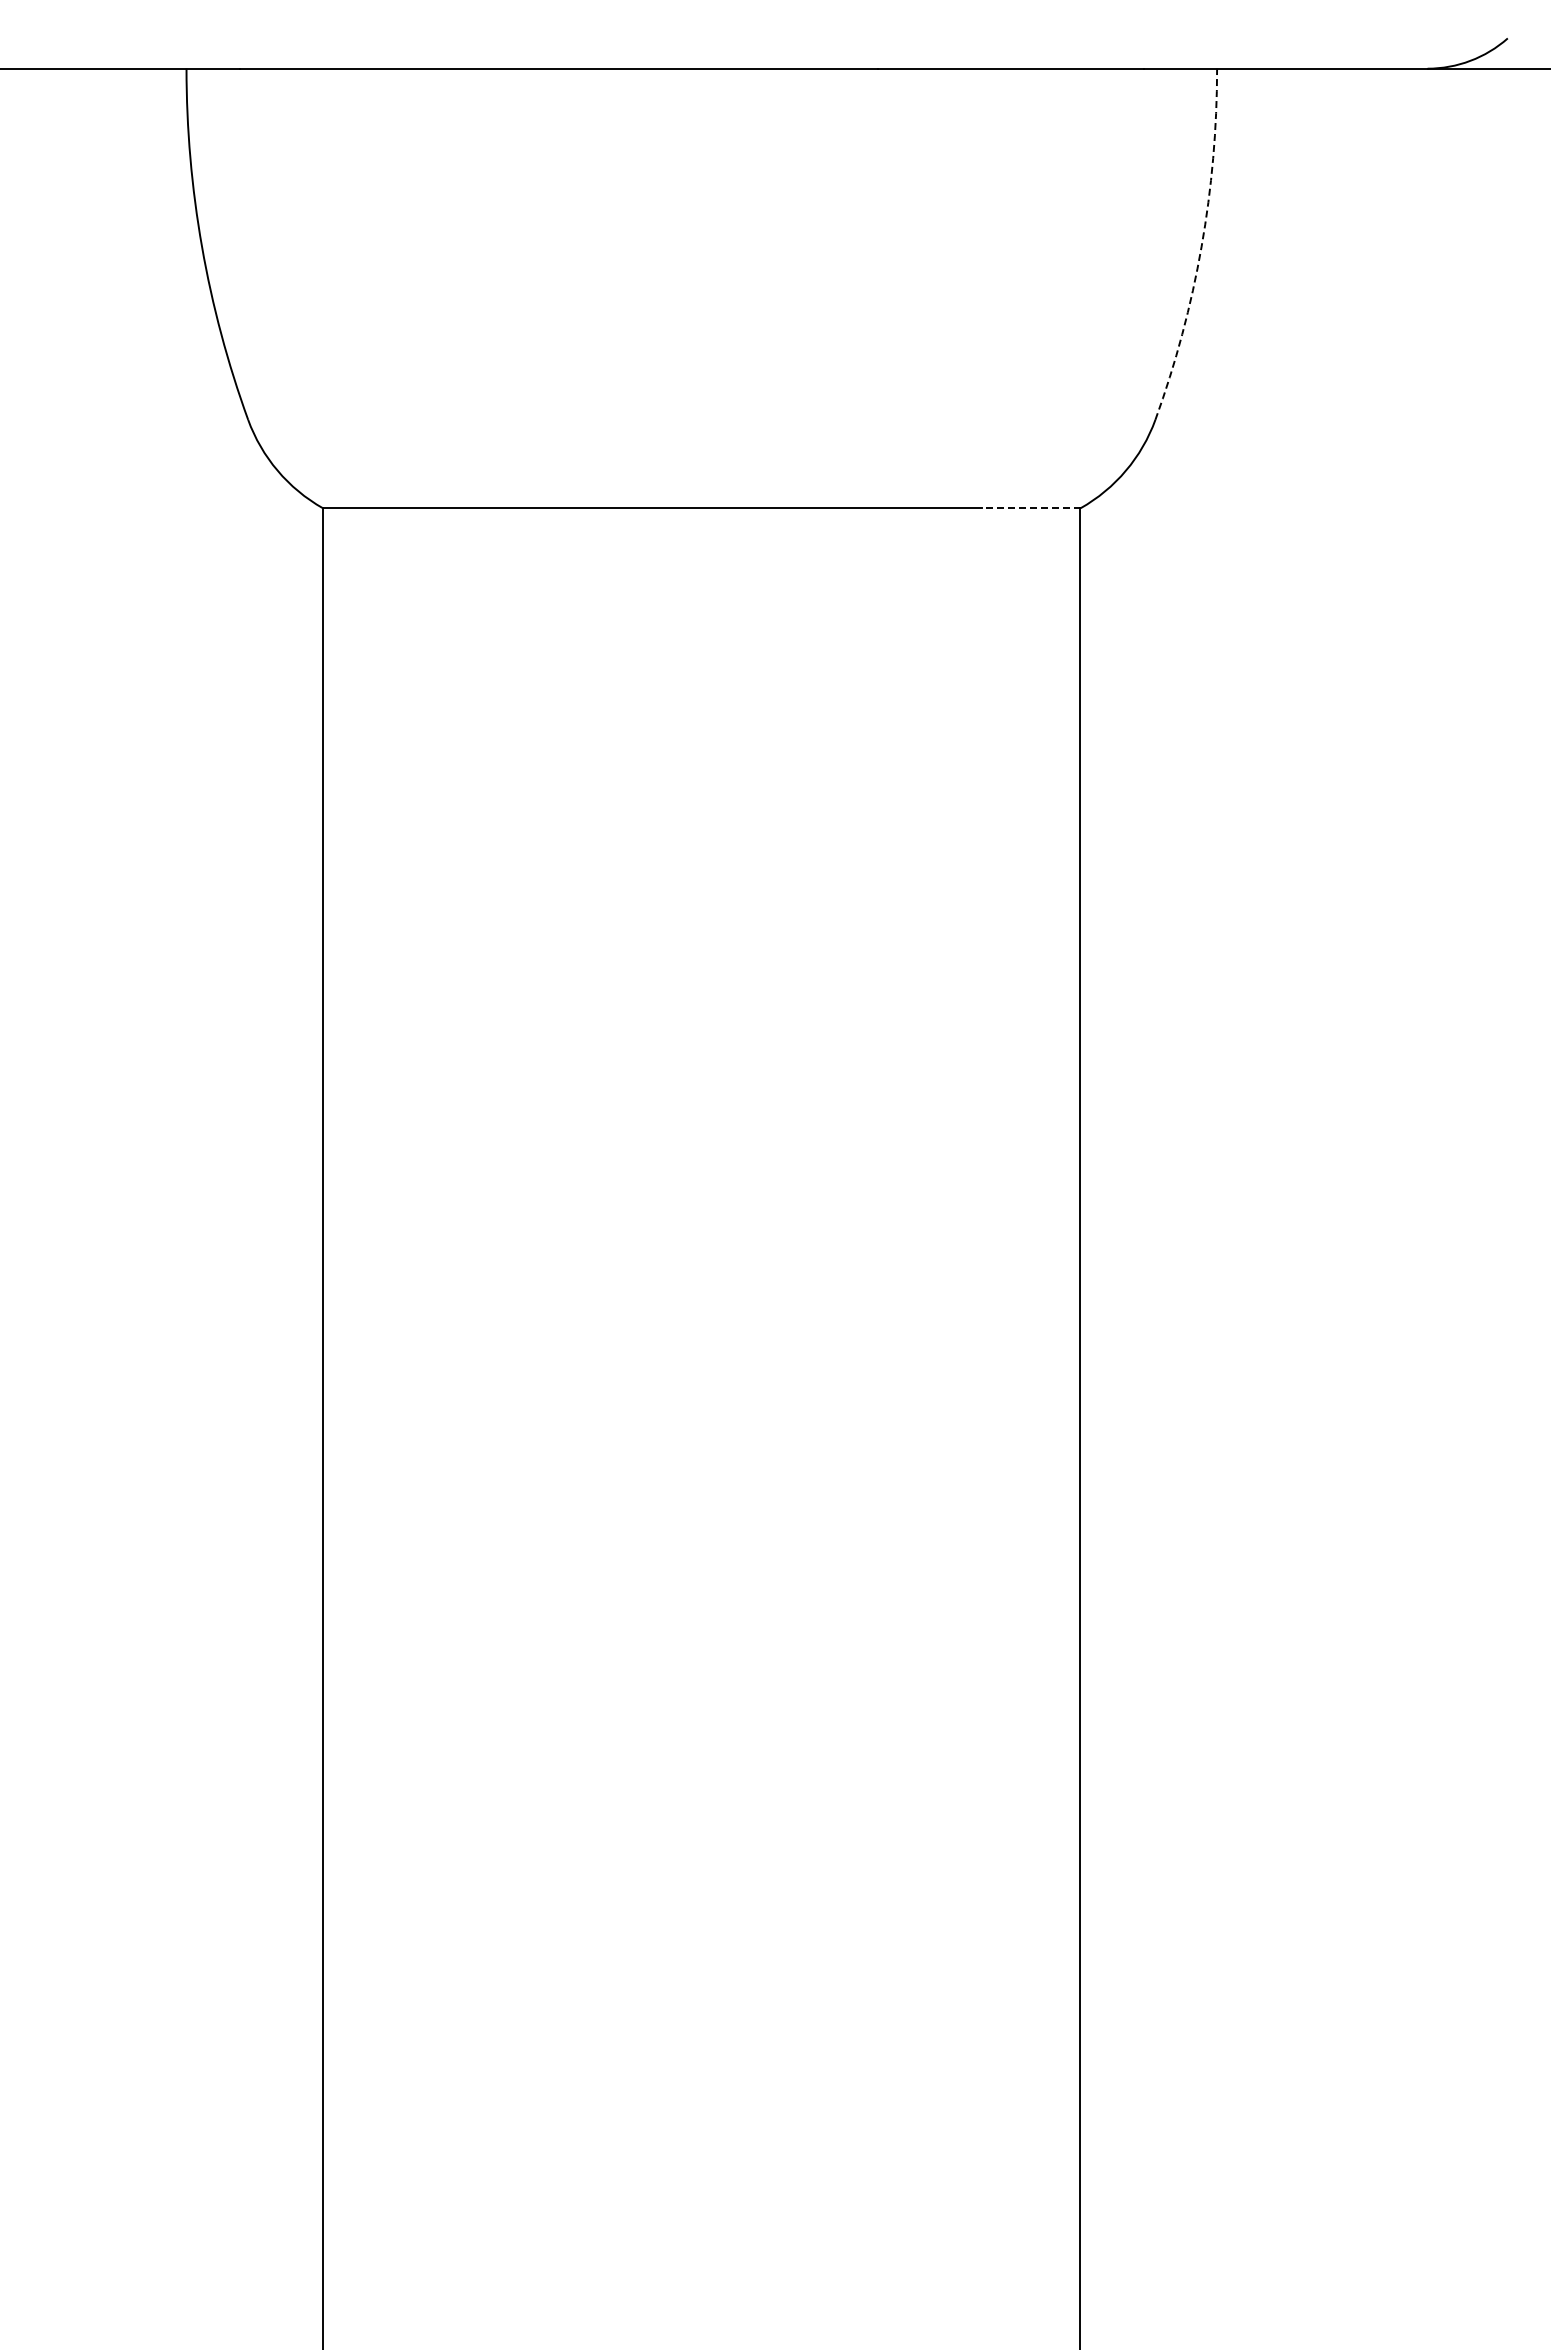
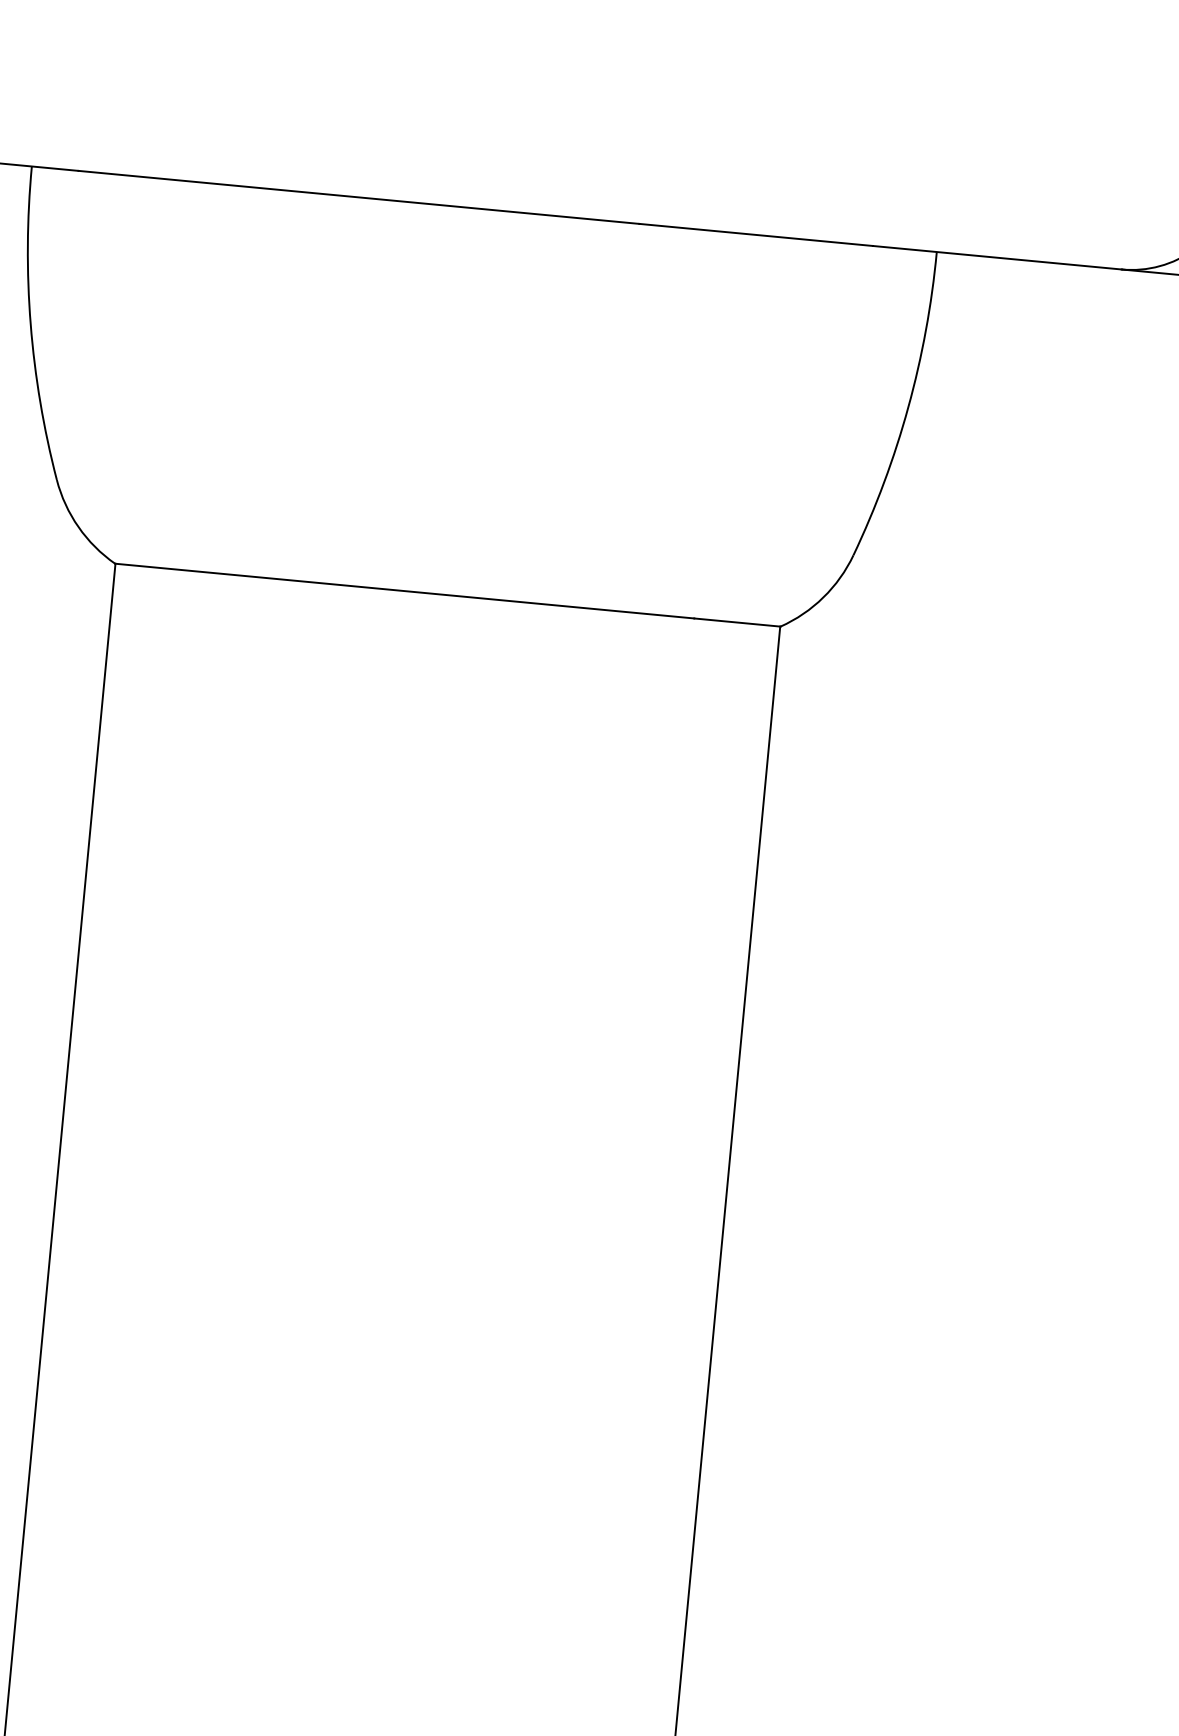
arc: (1201, 246) -> (908, 406), dashed -> solid
line: (1031, 508) -> (737, 622), dashed -> solid

